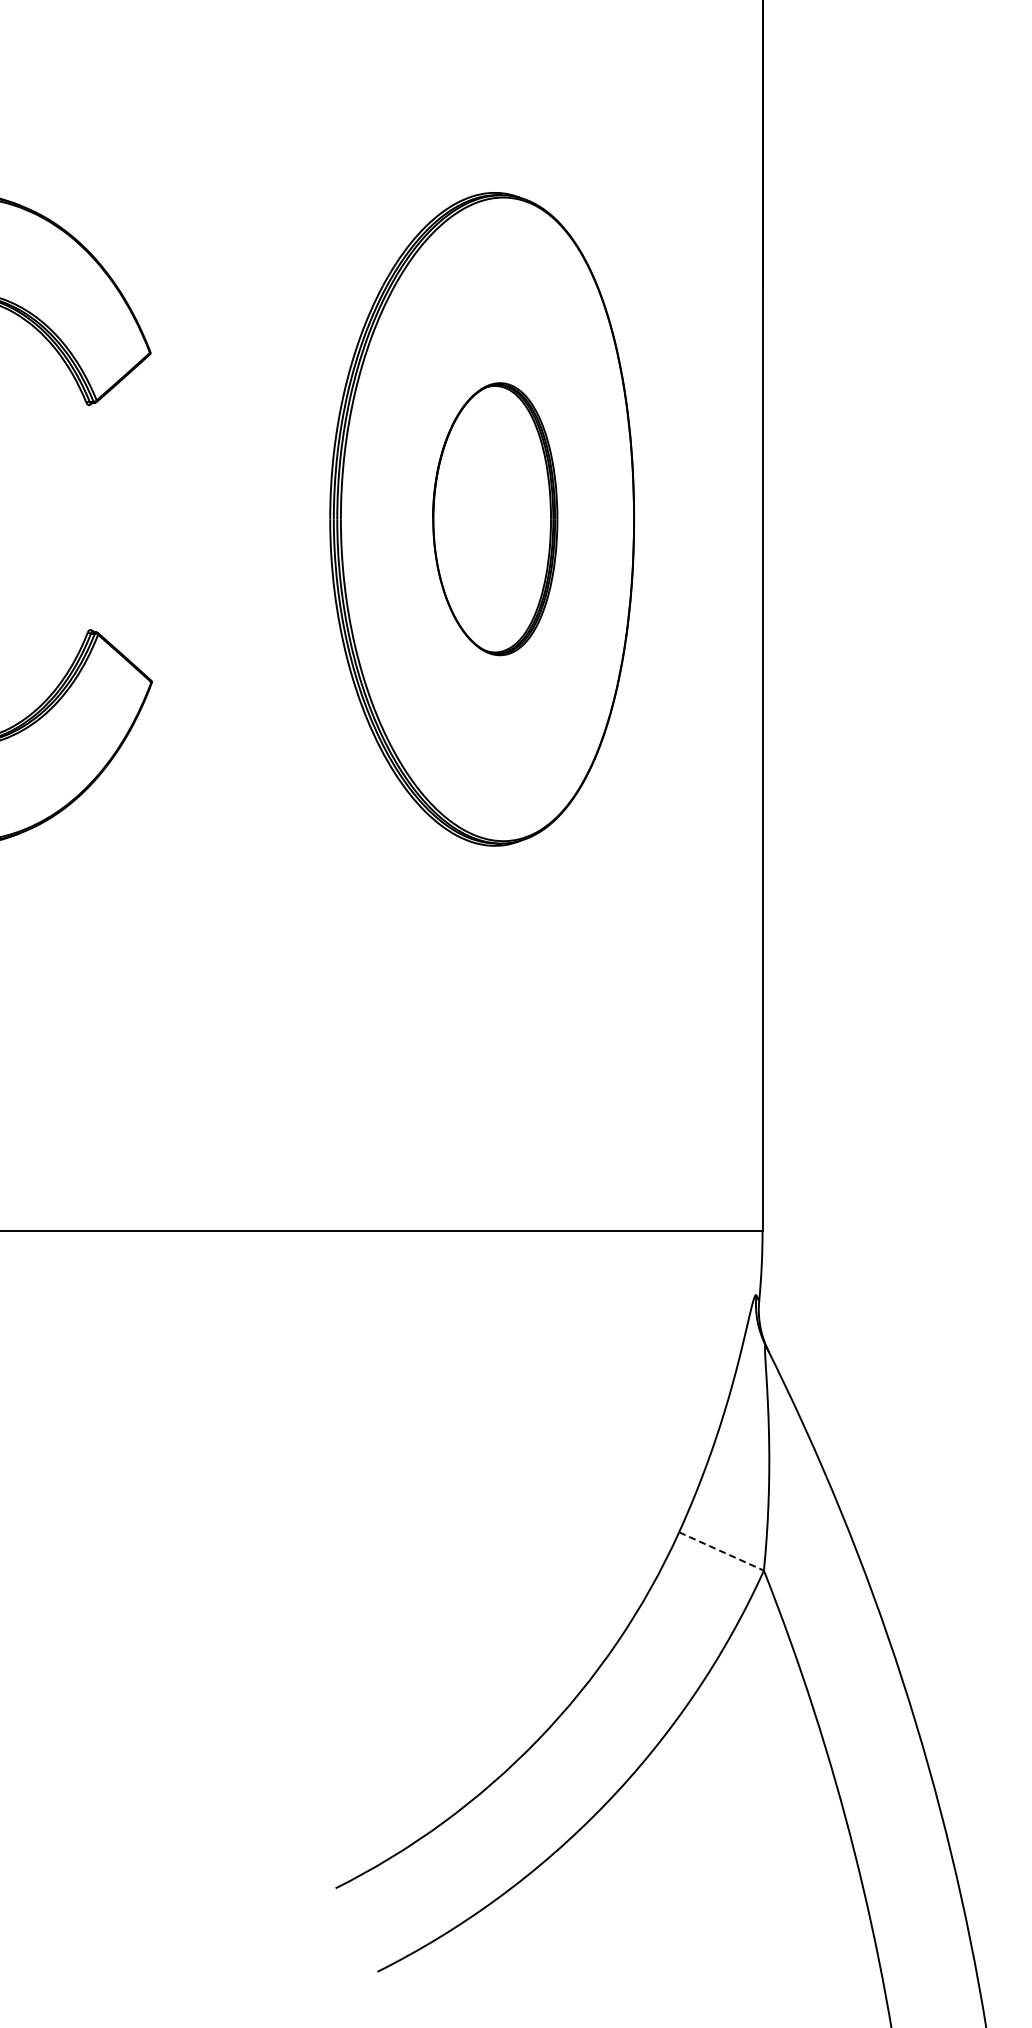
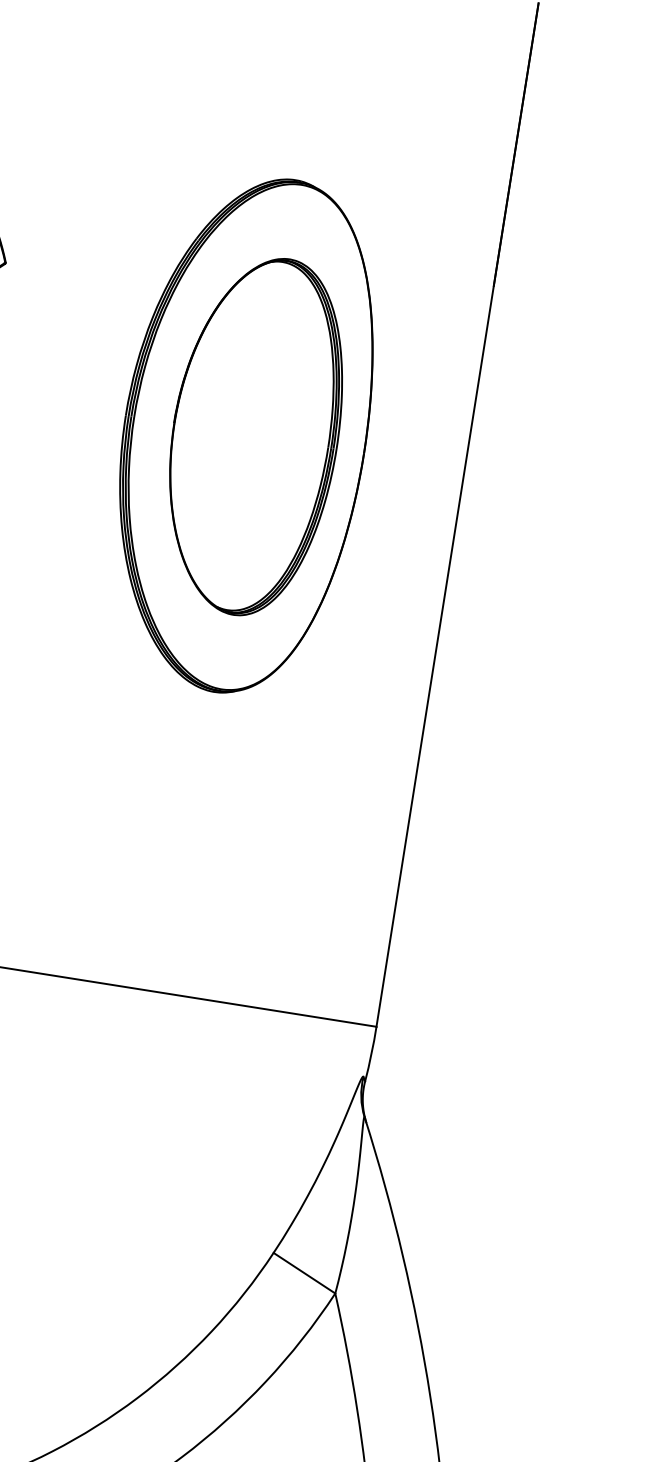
part: (494, 518) -> (254, 435), size x1.67
line: (721, 1551) -> (304, 1273), dashed -> solid

